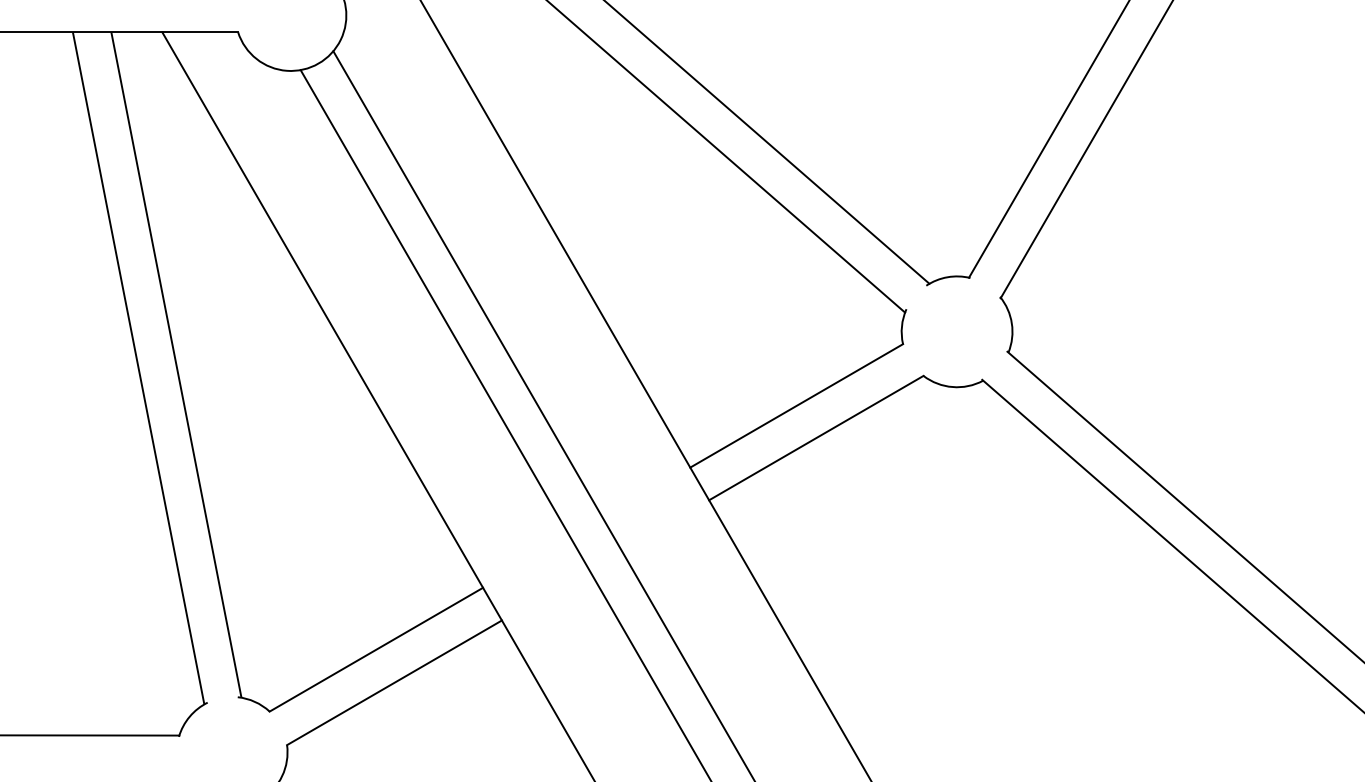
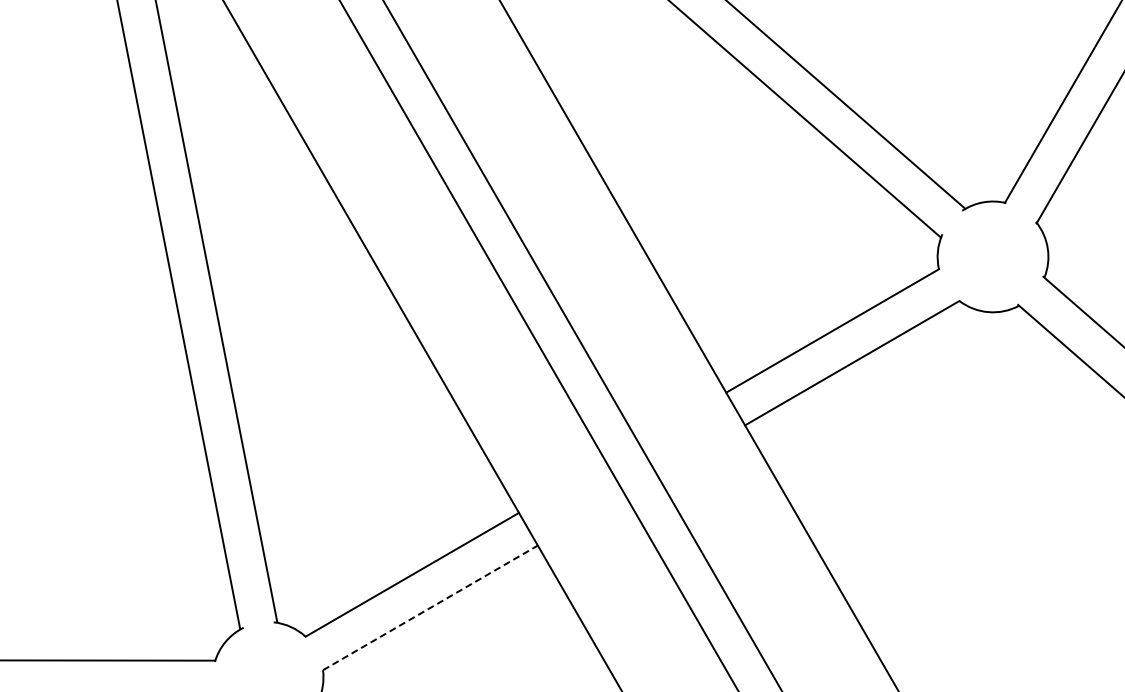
line: (394, 682) -> (430, 607), solid -> dashed

